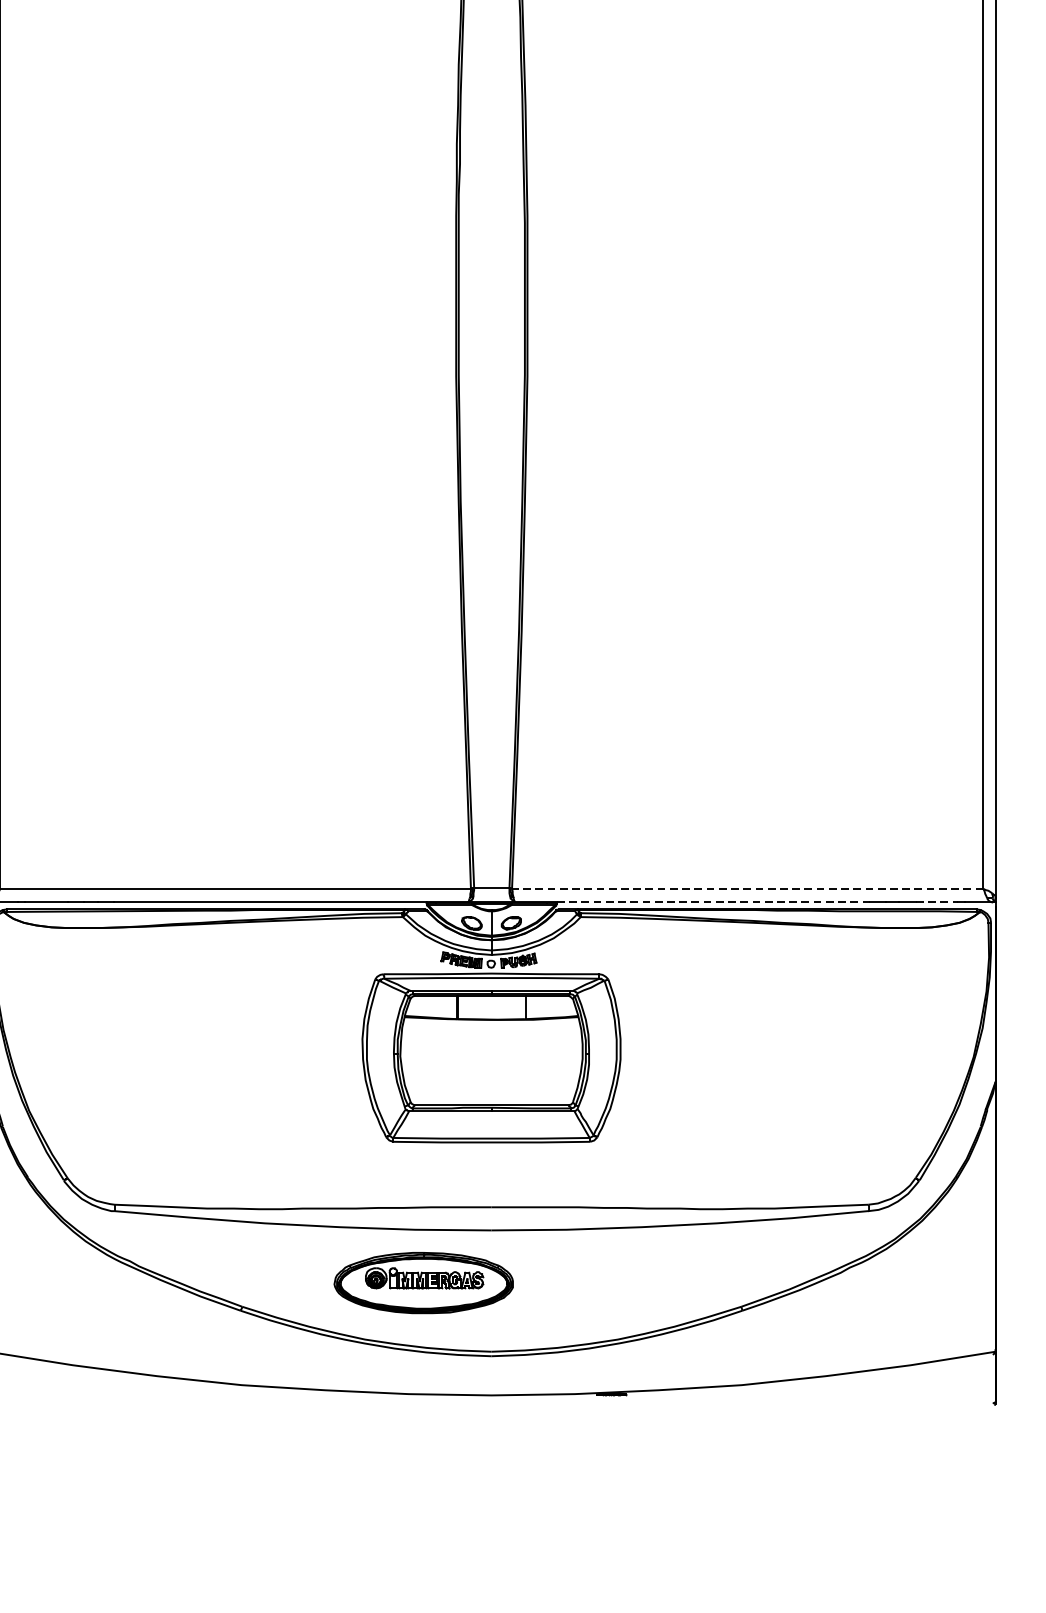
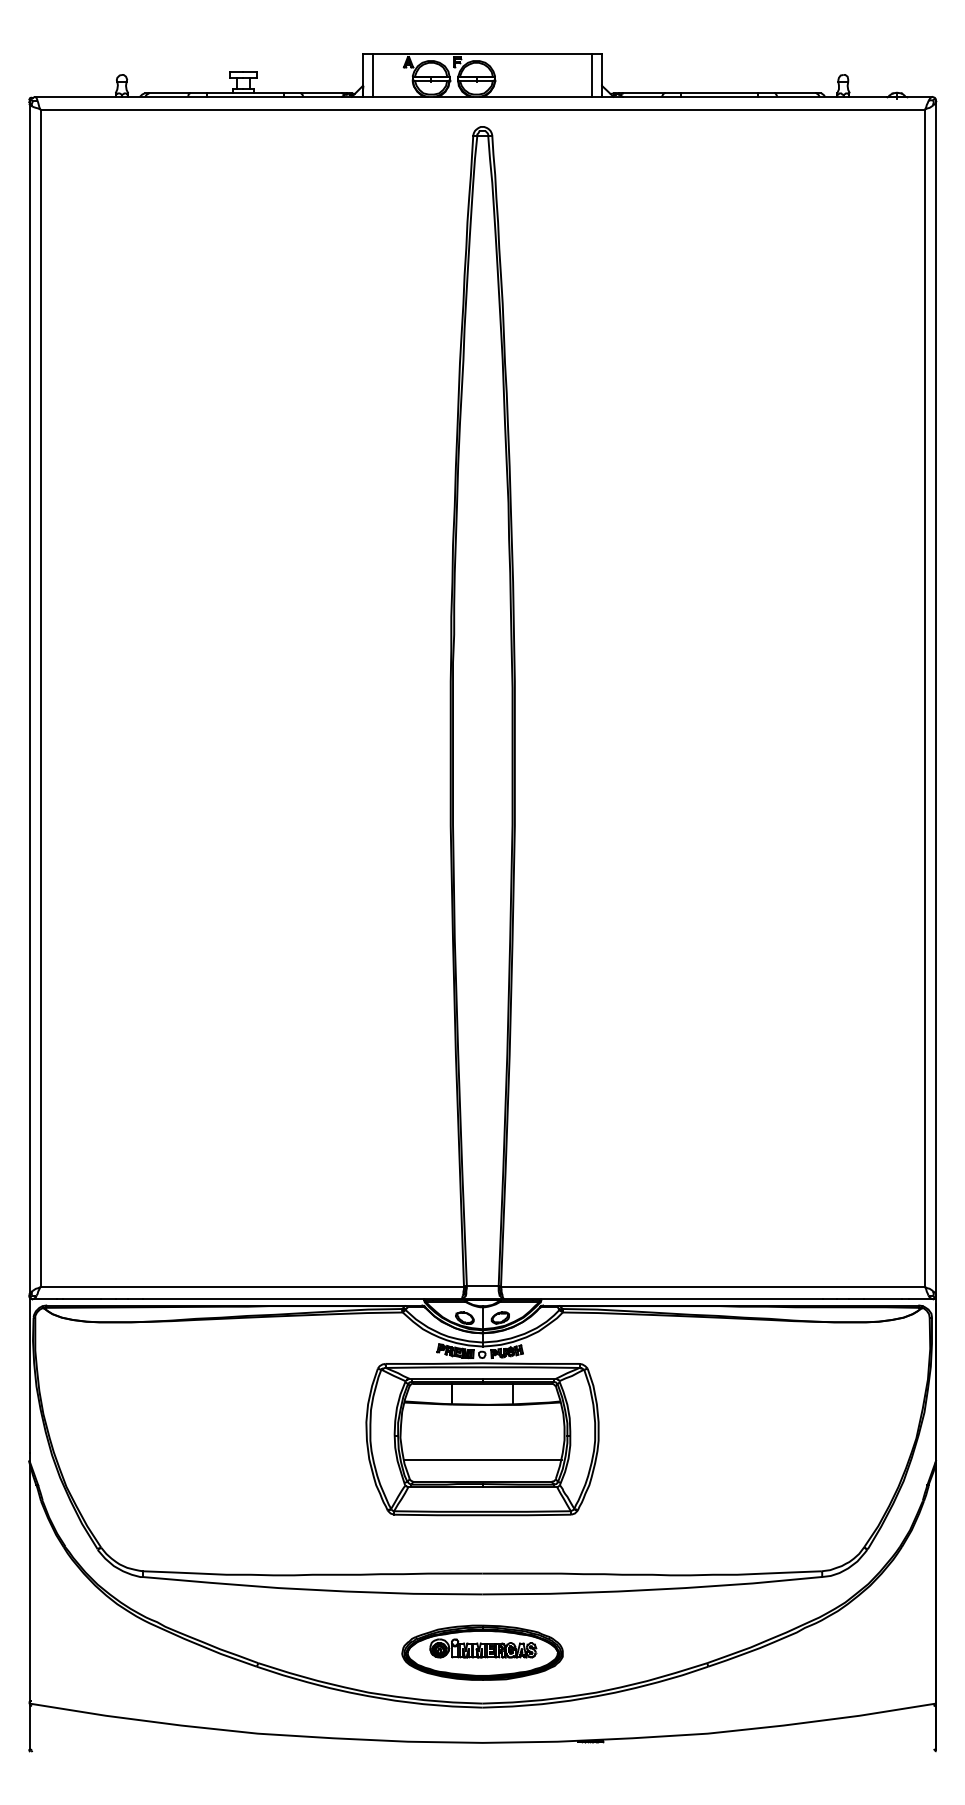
line: (747, 889) -> (712, 1287), dashed -> solid
line: (713, 902) -> (682, 1299), dashed -> solid
line: (937, 902) -> (883, 1299), dashed -> solid
line: (491, 1081) -> (482, 1460), added
part: (423, 1282) -> (482, 1652), moved

